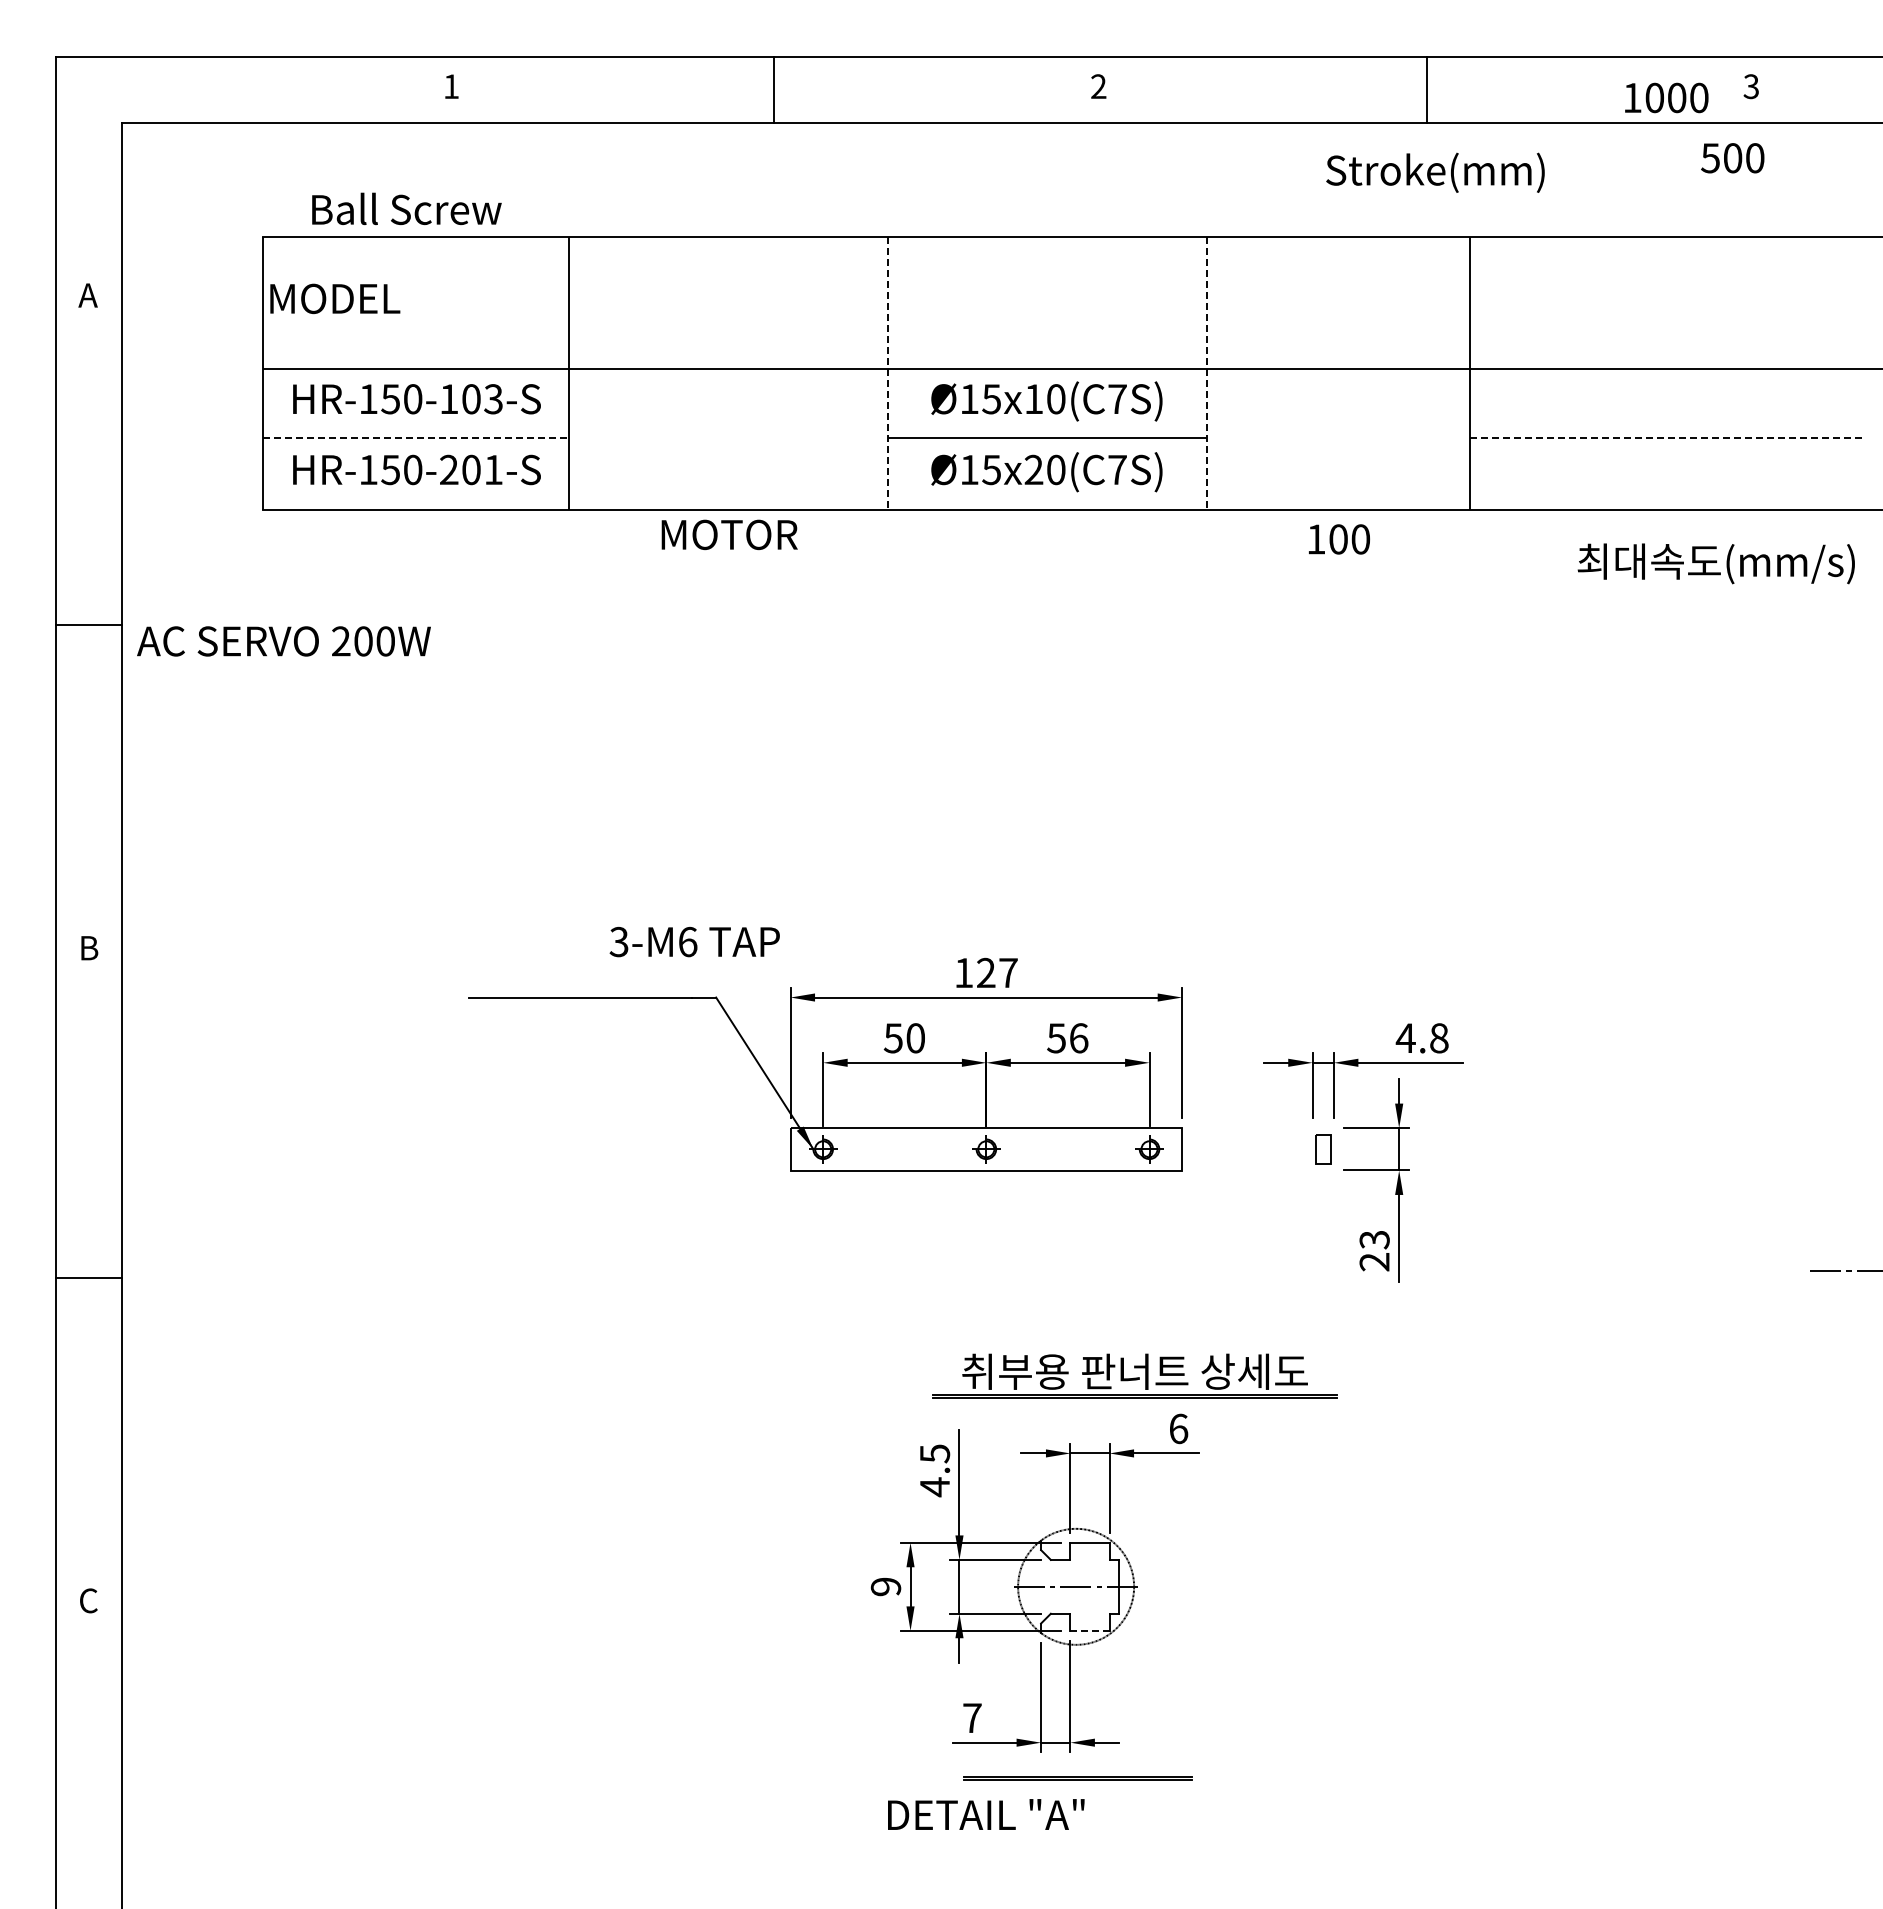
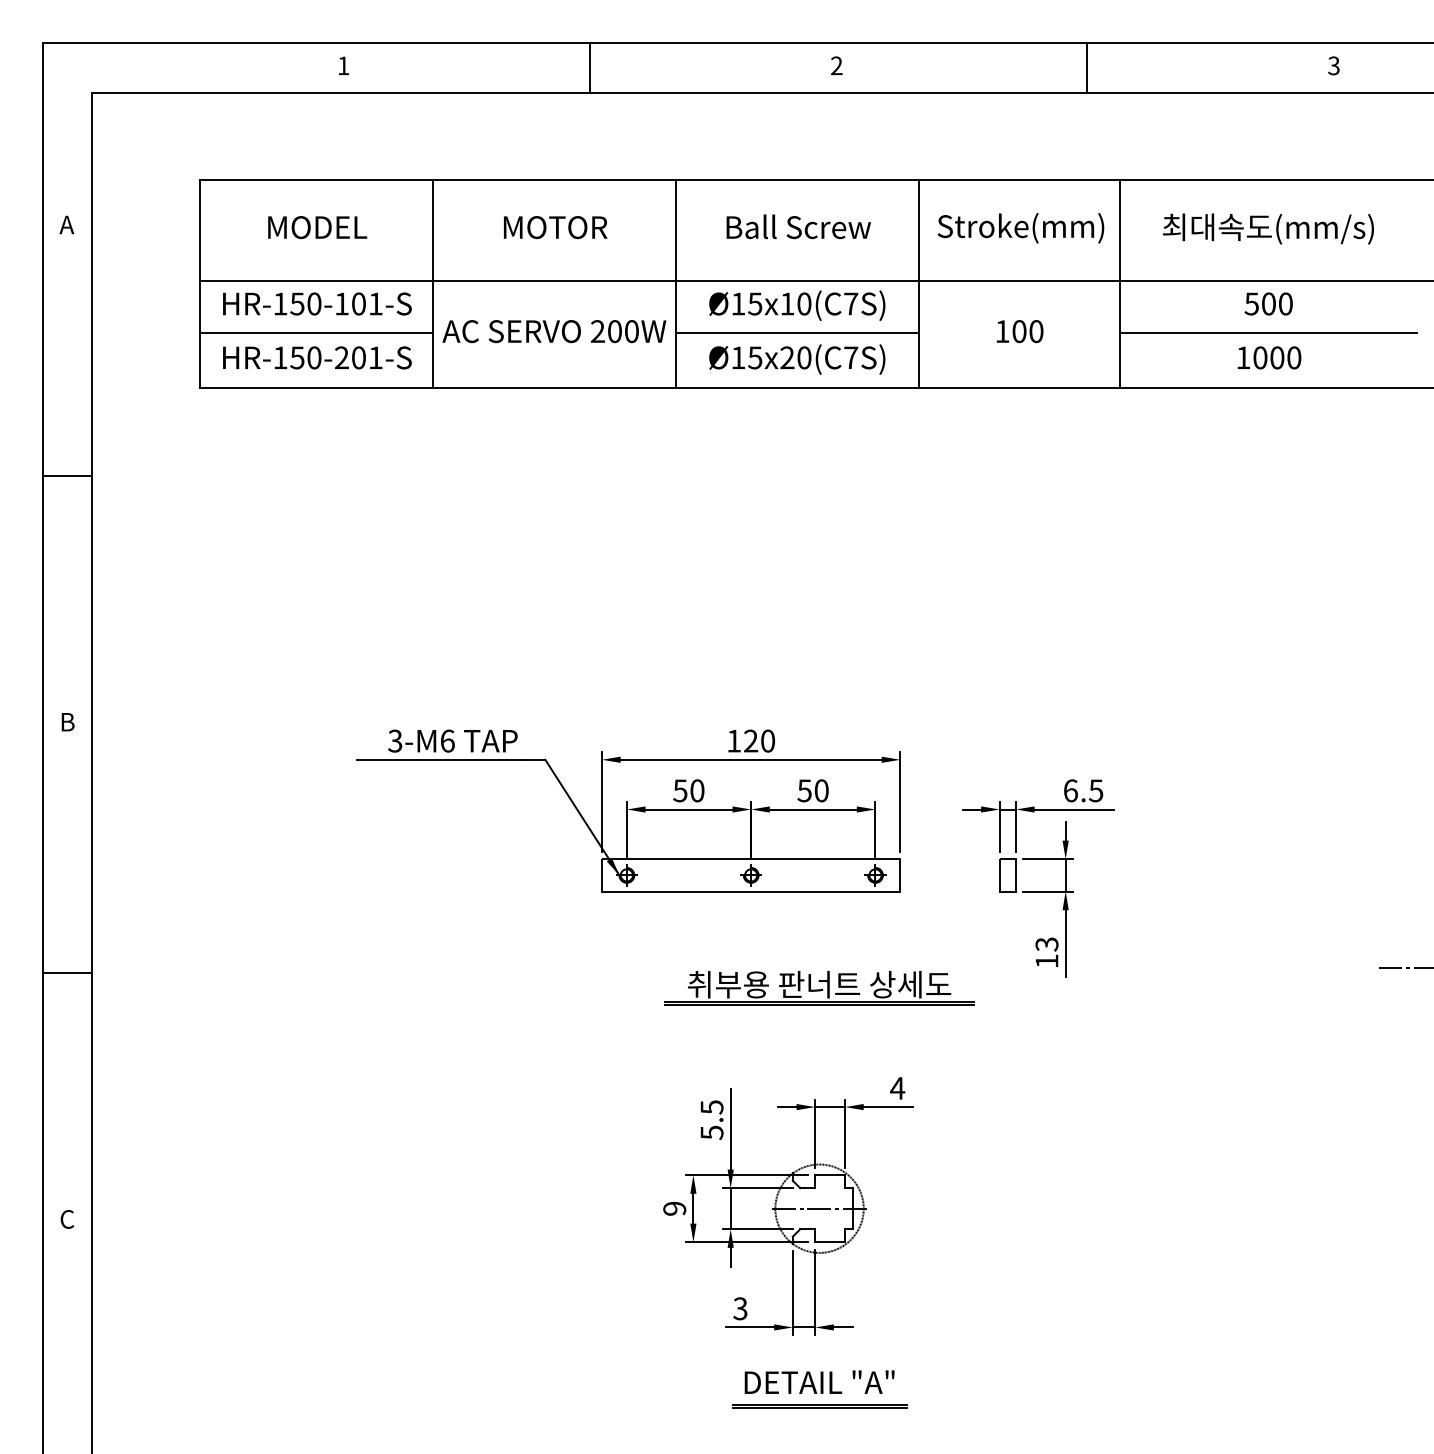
text: (1666, 97) -> (1269, 357), moved
text: (1732, 158) -> (1268, 304), moved
text: (1435, 172) -> (1020, 228), moved
text: (406, 208) -> (798, 226), moved
text: (335, 298) -> (317, 227), moved
line: (888, 373) -> (676, 284), dashed -> solid
line: (1207, 373) -> (919, 284), dashed -> solid
text: (493, 399) -> (375, 304), HR-150-103-S -> HR-150-101-S
line: (415, 437) -> (316, 333), dashed -> solid
line: (1666, 437) -> (1269, 333), dashed -> solid
text: (729, 534) -> (555, 227), moved
text: (1339, 539) -> (1020, 331), moved
text: (1715, 563) -> (1267, 228), moved
text: (283, 641) -> (553, 331), moved
text: (694, 942) -> (452, 741), moved
text: (1008, 972) -> (768, 740), 127 -> 120
text: (1079, 1038) -> (822, 790), 56 -> 50
text: (1421, 1038) -> (1082, 790), 4.8 -> 6.5
part: (1323, 1149) -> (1008, 875), size x1.43
text: (1374, 1262) -> (1046, 961), 23 -> 13
part: (1134, 1375) -> (819, 987), moved
text: (1178, 1428) -> (897, 1088), 6 -> 4
text: (935, 1487) -> (712, 1133), 4.5 -> 5.5
line: (1090, 1630) -> (830, 1241), dashed -> solid
text: (971, 1718) -> (739, 1309), 7 -> 3
line: (1077, 1777) -> (819, 1405), moved
text: (986, 1814) -> (819, 1382), moved

